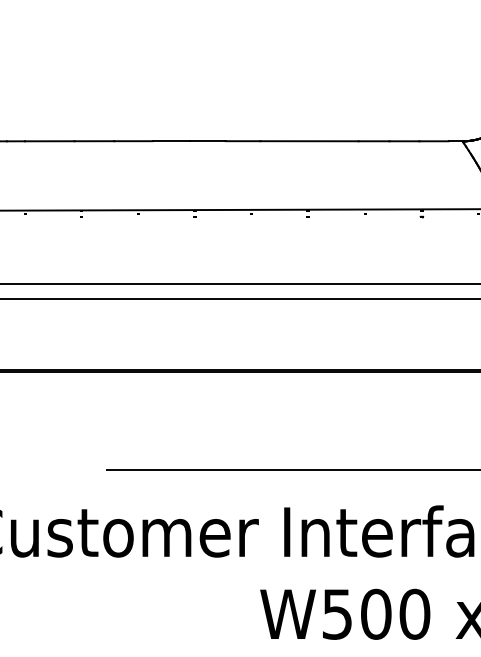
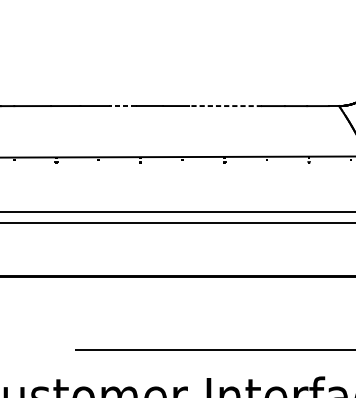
line: (171, 141) -> (123, 106), solid -> dashed
line: (309, 141) -> (225, 106), solid -> dashed

